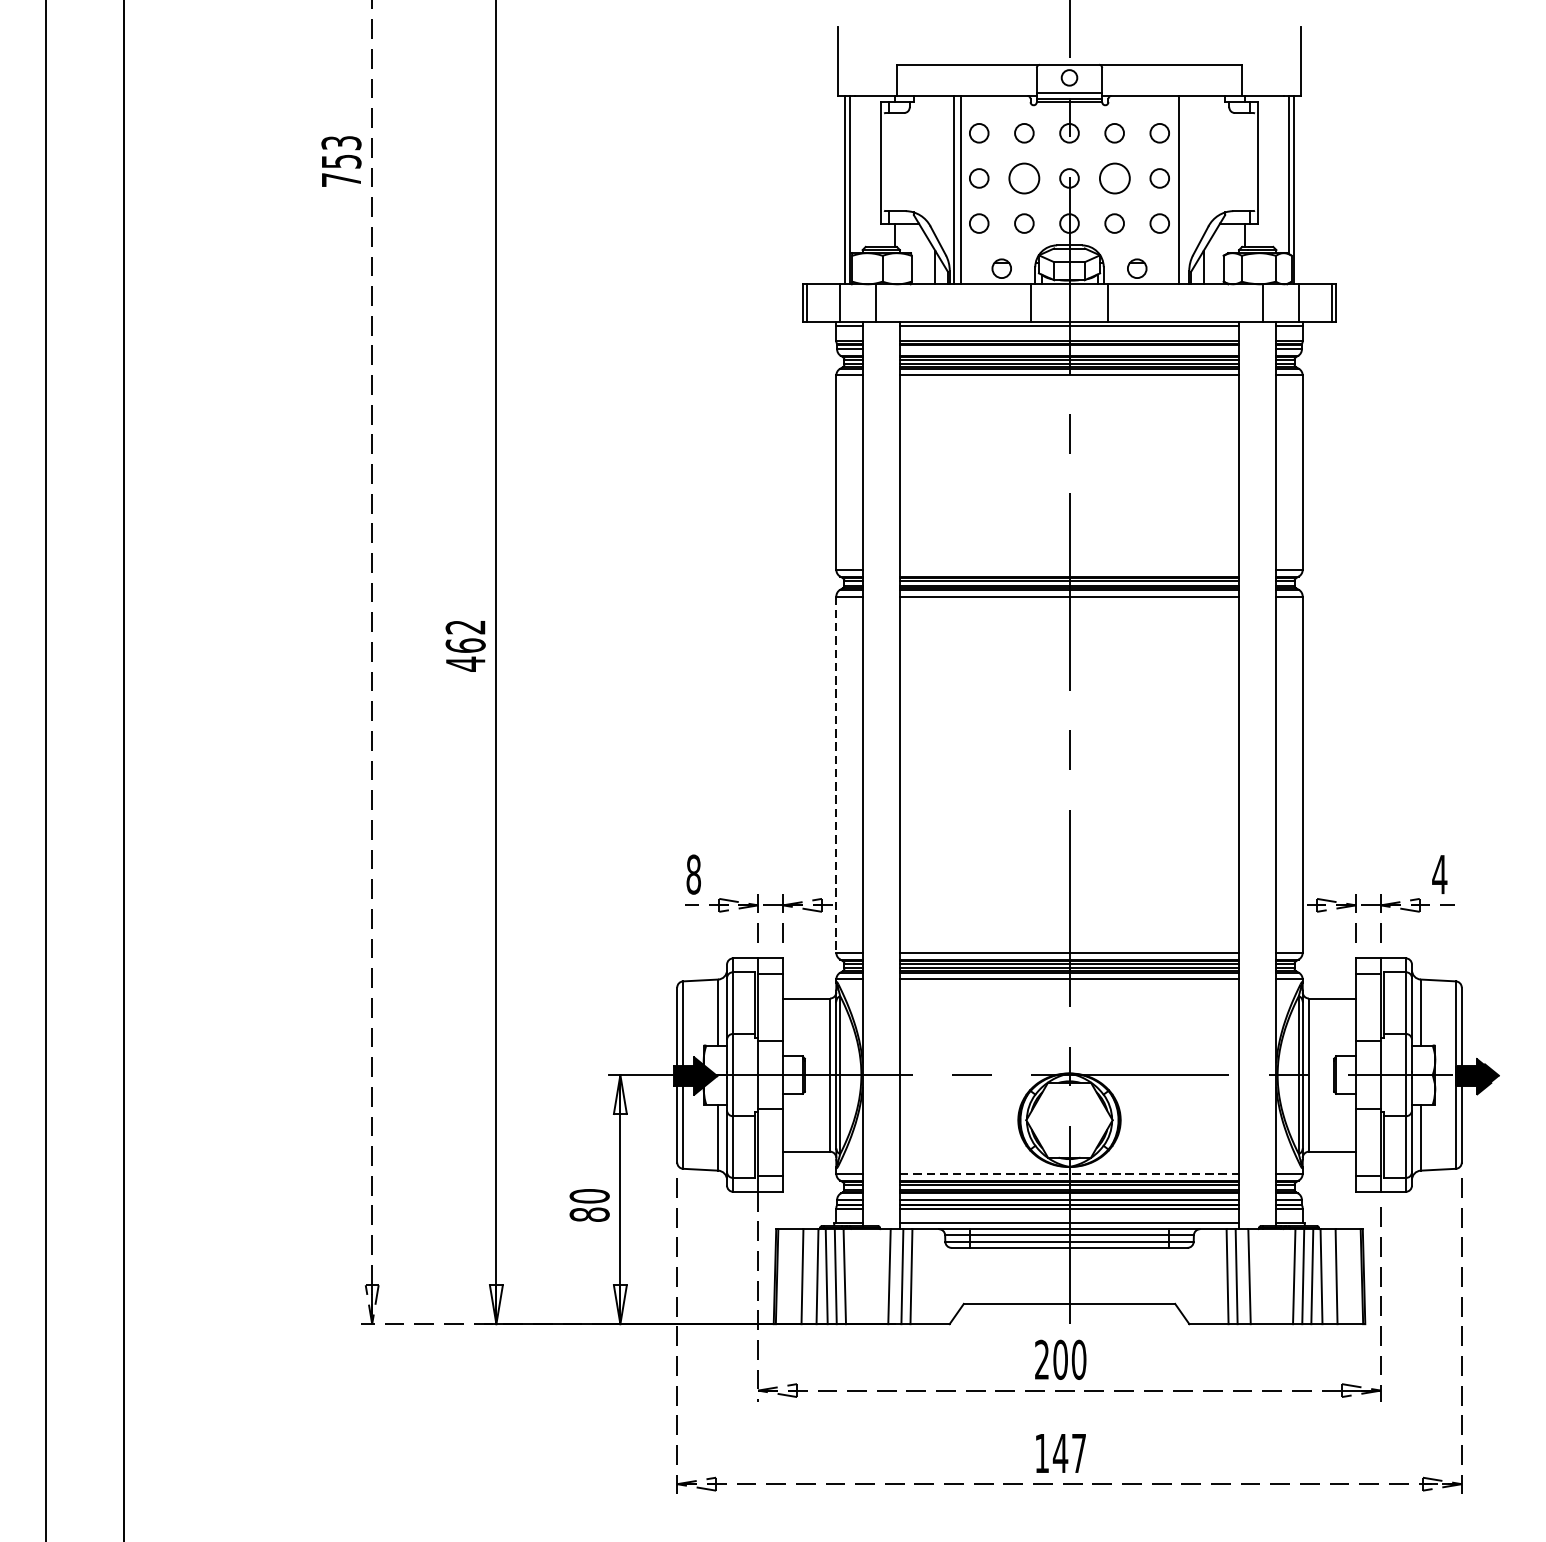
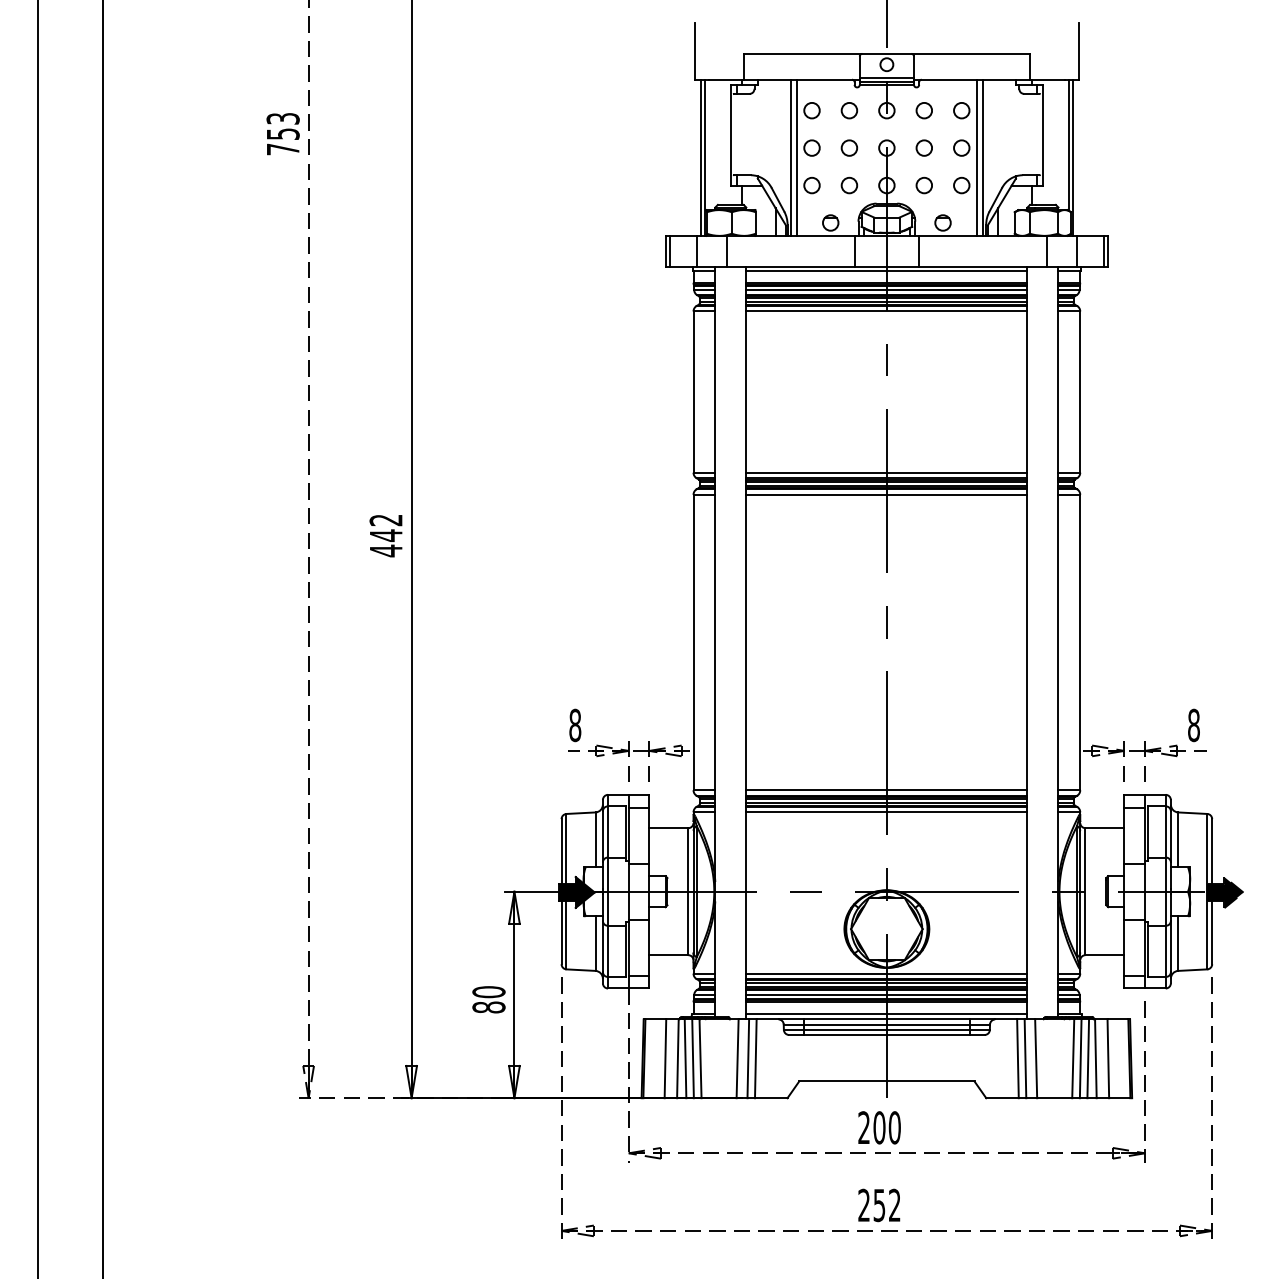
circle: (1024, 177) -> (849, 147), size x0.62
circle: (1113, 177) -> (923, 147), size x0.62
line: (1186, 189) -> (983, 157), added
line: (1069, 348) -> (886, 289), added
line: (1069, 569) -> (886, 472), added
text: (464, 645) -> (385, 535), 462 -> 442
line: (836, 774) -> (693, 642), dashed -> solid
text: (1439, 874) -> (1193, 725), 4 -> 8
line: (1069, 1173) -> (886, 973), dashed -> solid
text: (1060, 1453) -> (879, 1205), 147 -> 252

